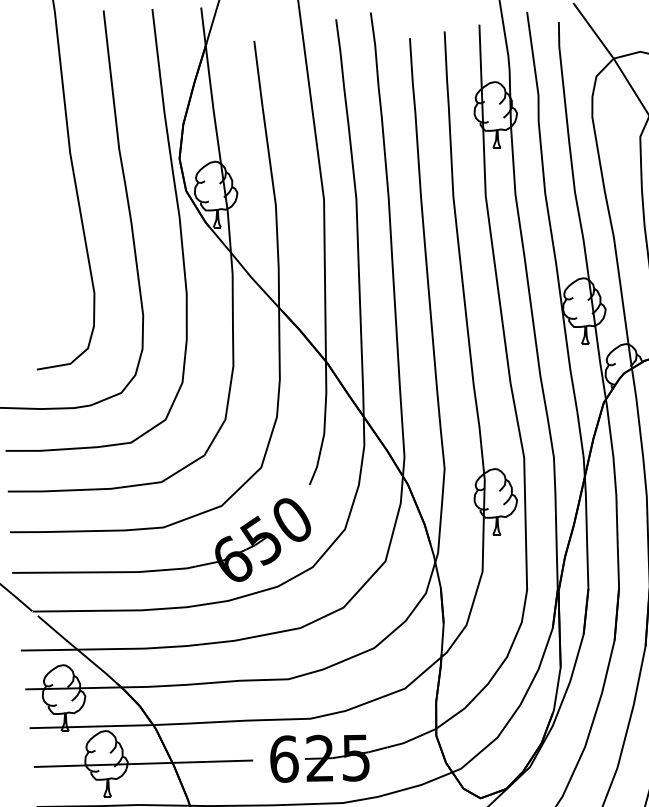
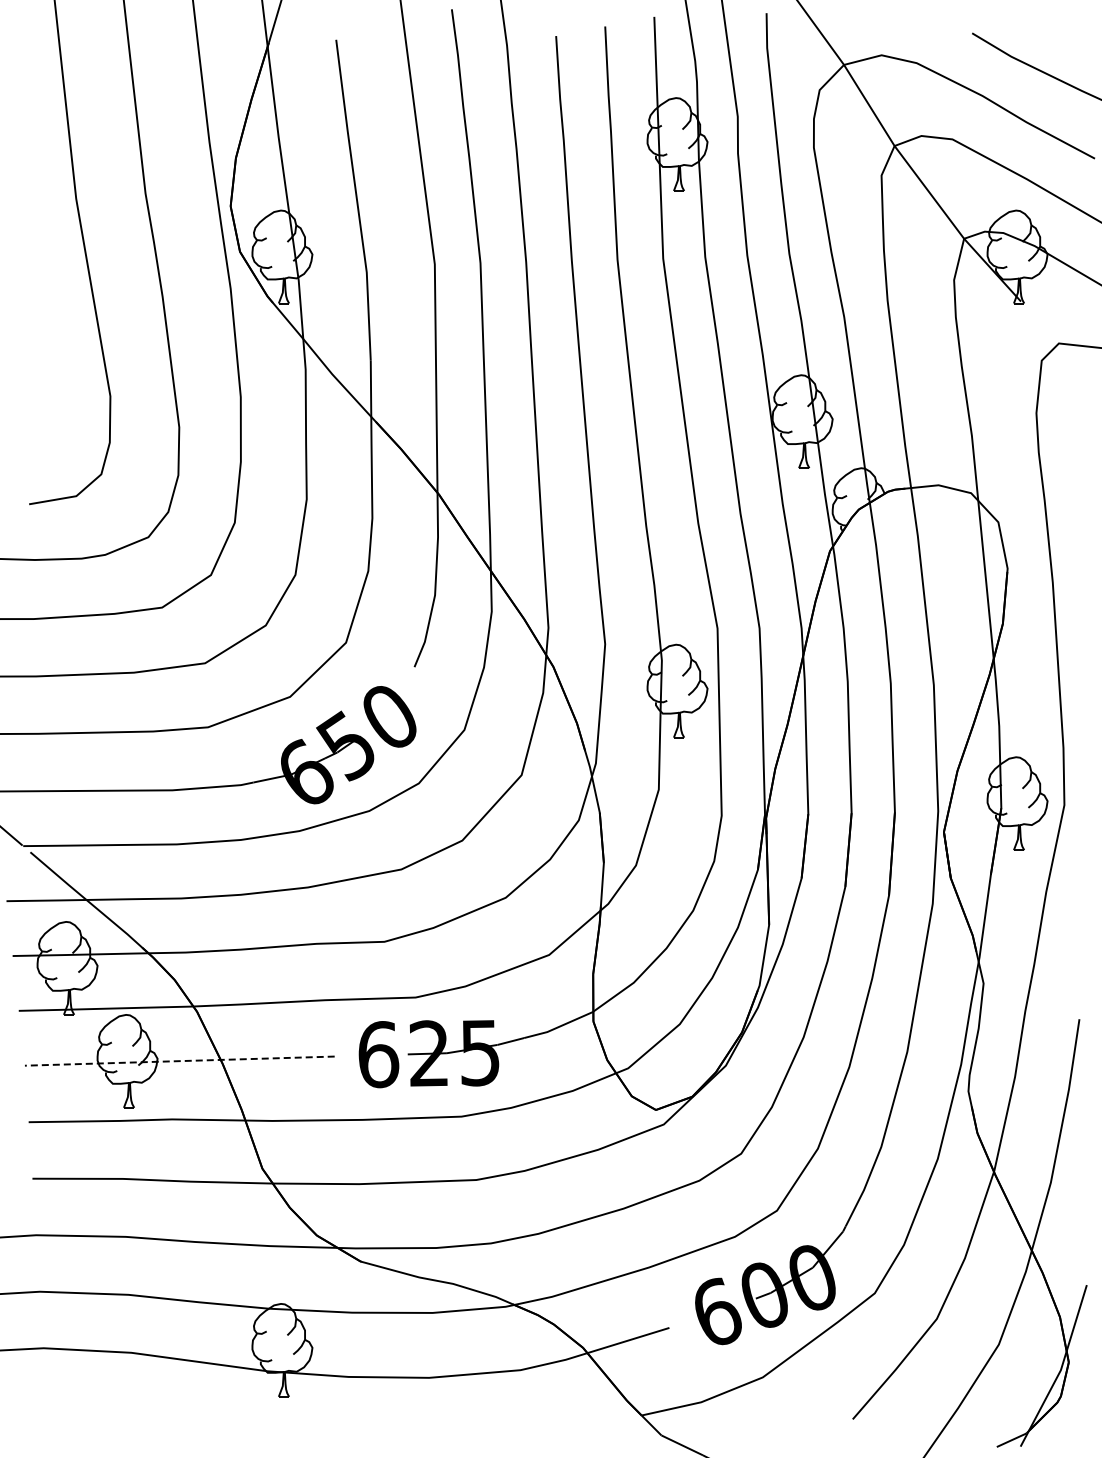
line: (144, 764) -> (180, 1061), solid -> dashed

